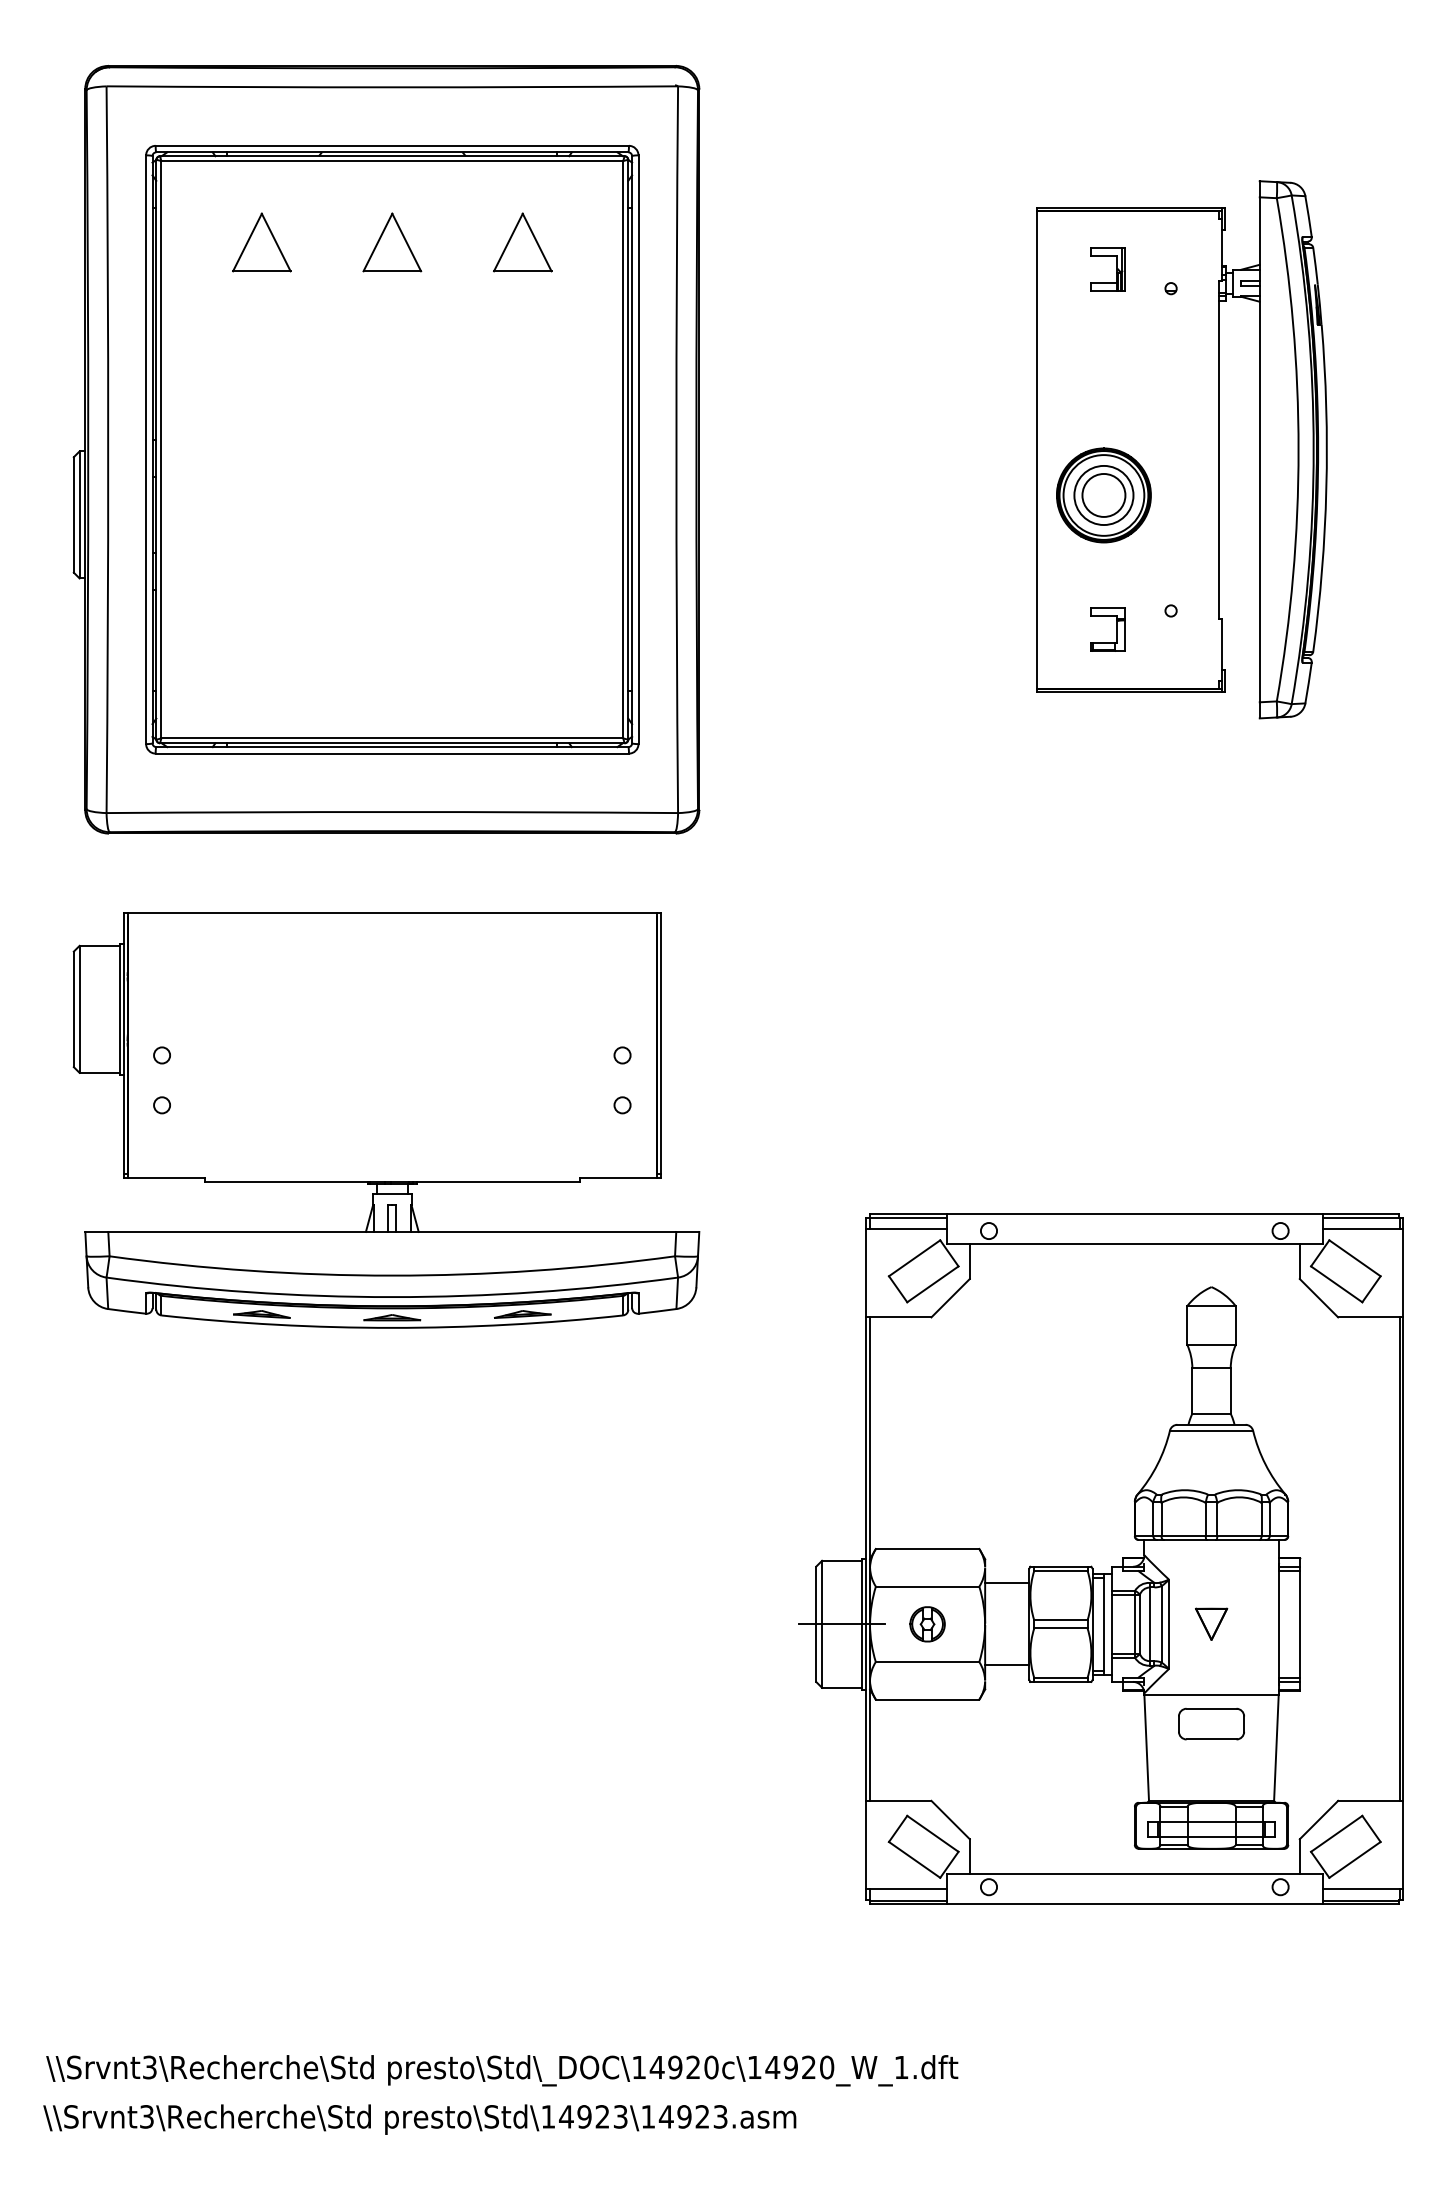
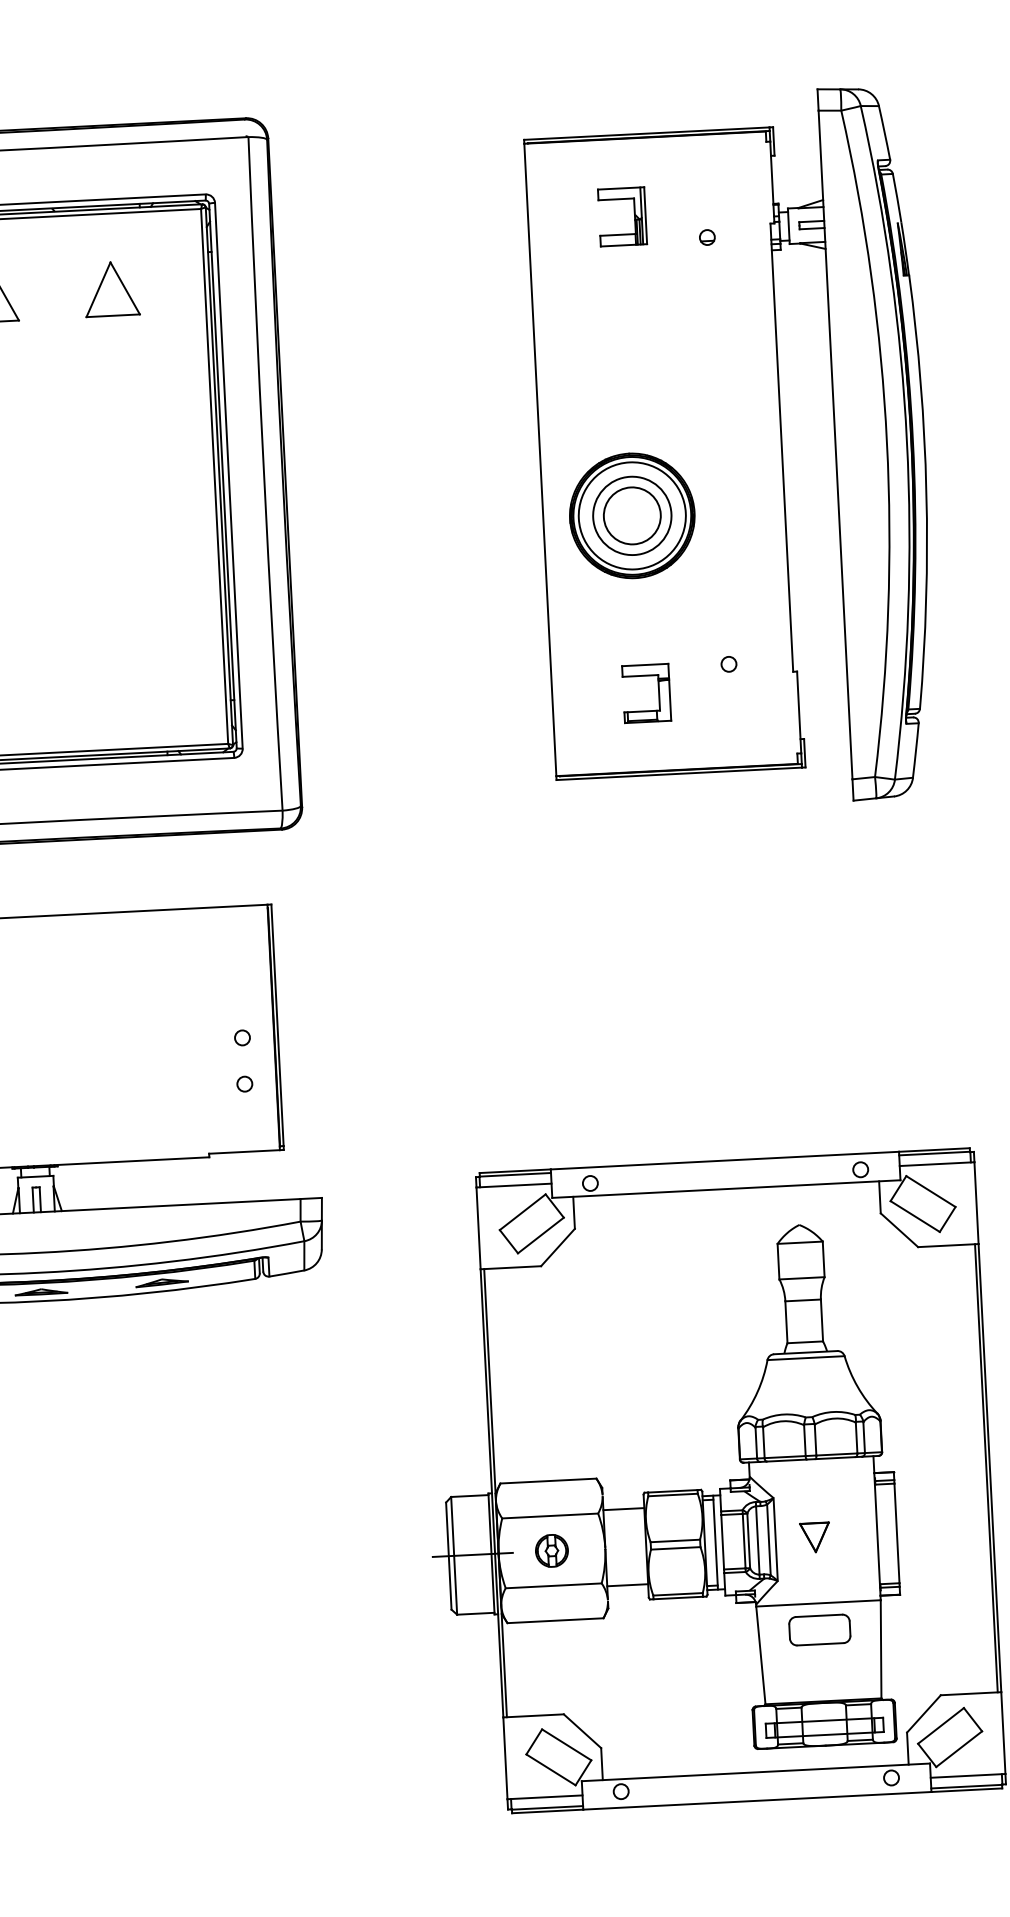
part: (1181, 449) -> (732, 450), size x1.43

